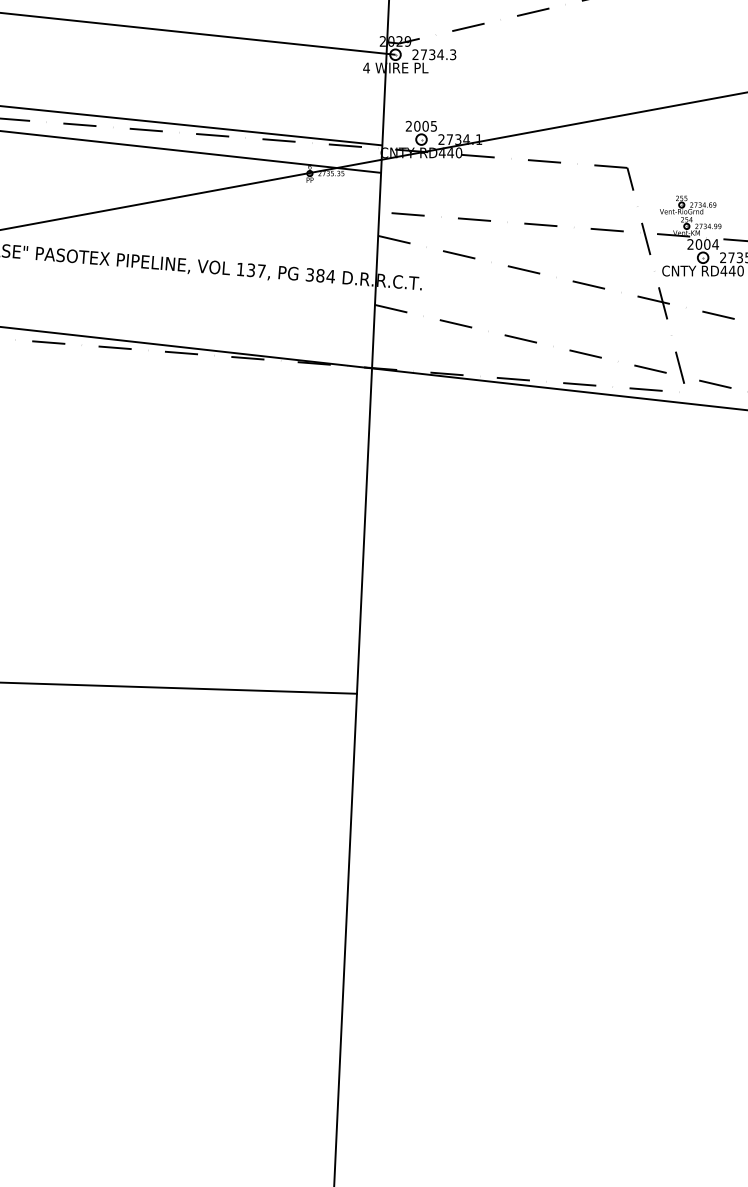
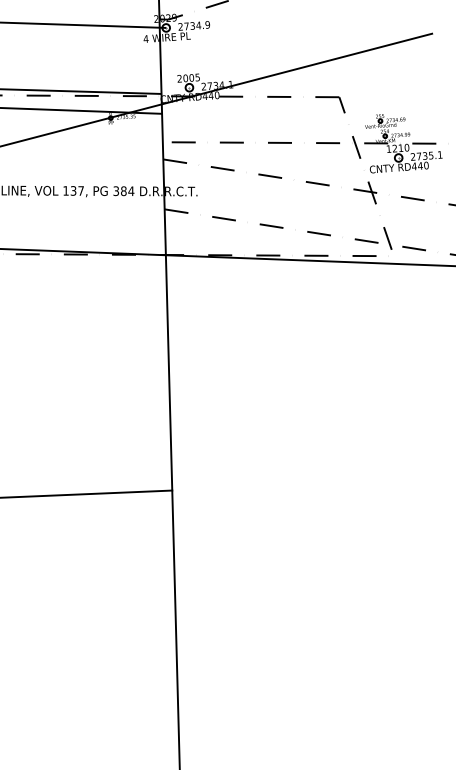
text: (452, 54) -> (207, 24), 2734.3 -> 2734.9
text: (702, 244) -> (397, 148), 2004 -> 1210

